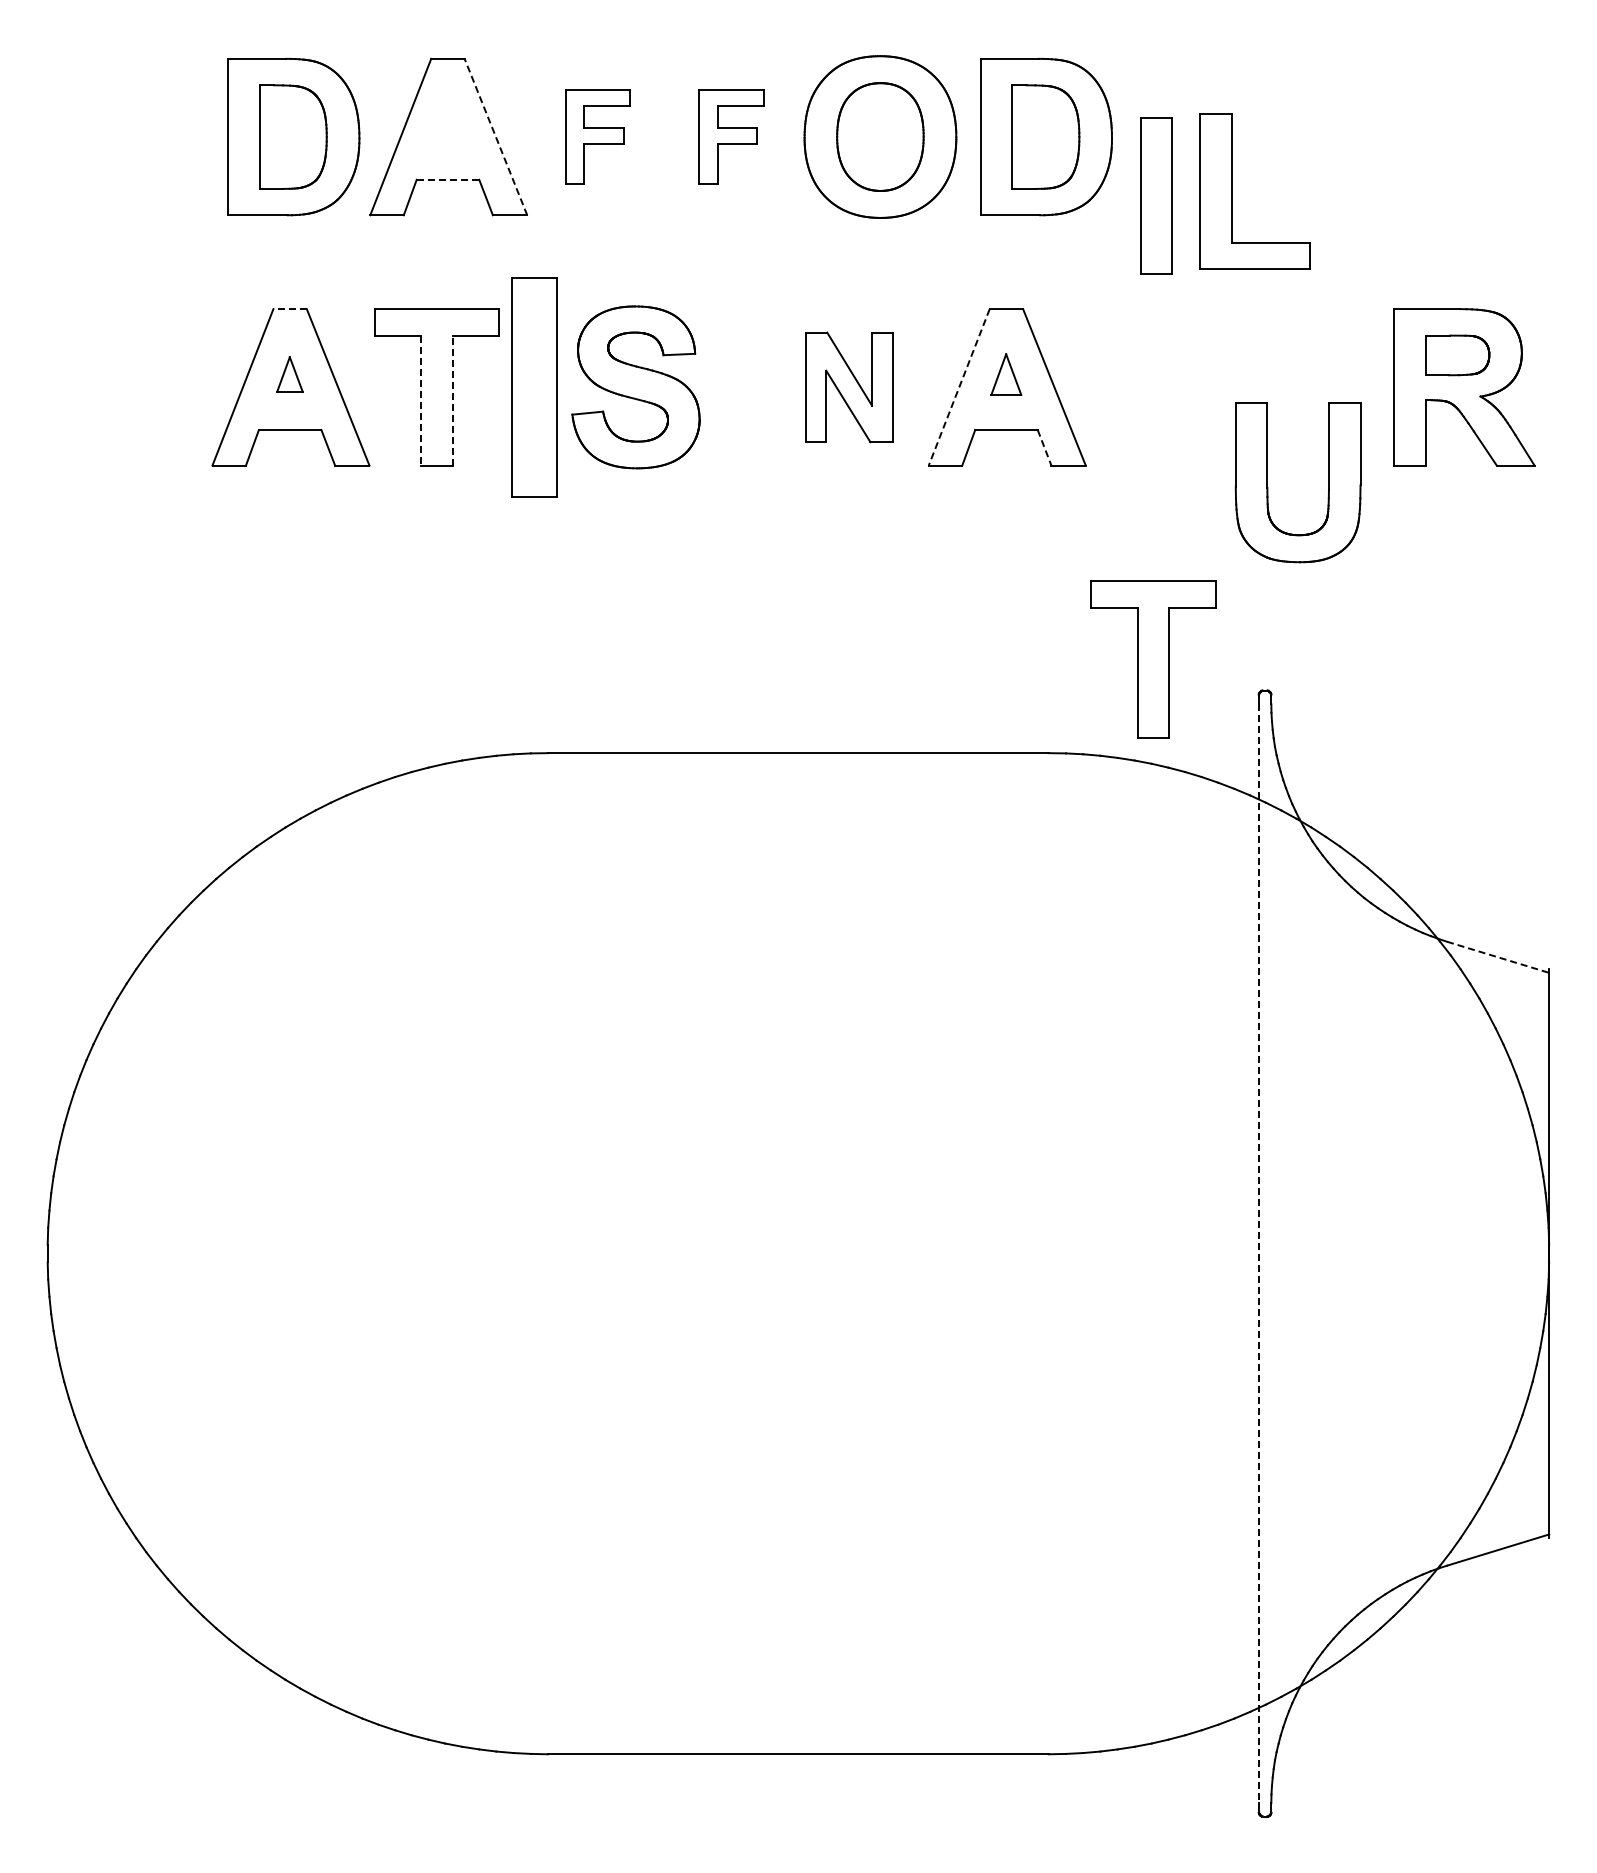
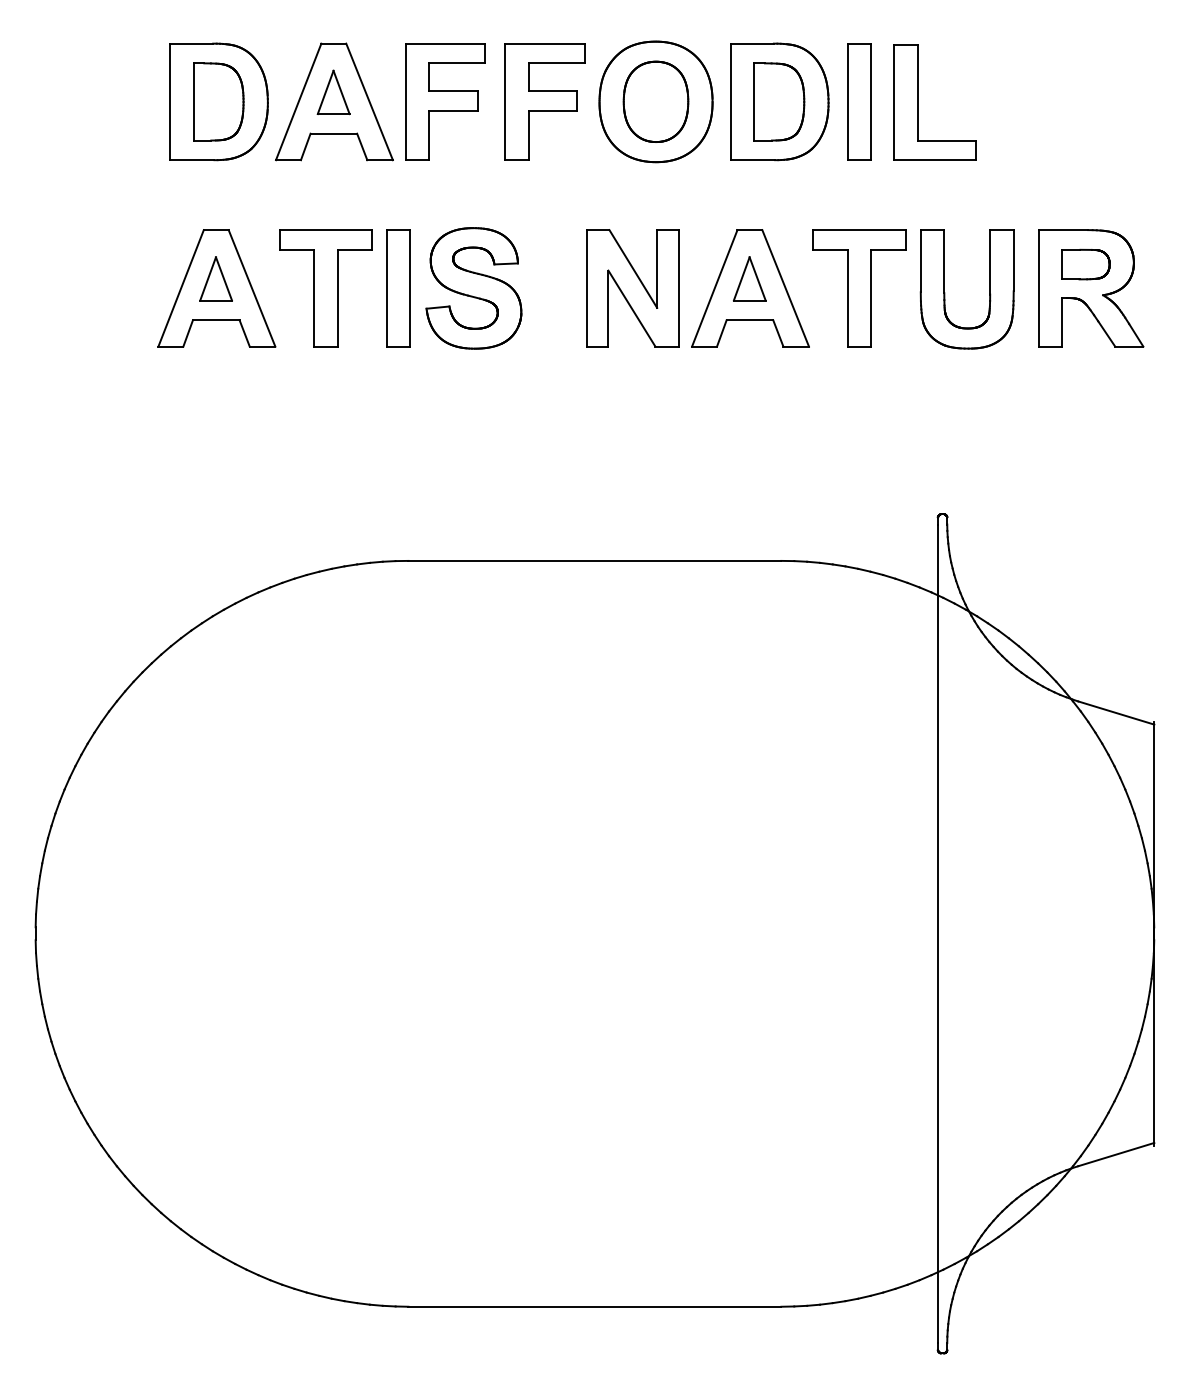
part: (447, 124) -> (333, 92), added
line: (495, 136) -> (369, 101), dashed -> solid
part: (597, 136) -> (445, 101), size x1.67
part: (731, 136) -> (545, 101), size x1.67
line: (448, 179) -> (334, 133), dashed -> solid
part: (1232, 191) -> (918, 102), moved
part: (1156, 195) -> (859, 101), moved
line: (290, 309) -> (216, 230), dashed -> solid
part: (289, 374) -> (215, 278), size x1.67
part: (1006, 374) -> (749, 278), size x1.43
part: (534, 387) -> (398, 288), size x0.71
part: (848, 387) -> (632, 288), size x1.43
line: (959, 387) -> (714, 288), dashed -> solid
line: (421, 400) -> (314, 298), dashed -> solid
line: (453, 400) -> (337, 298), dashed -> solid
line: (1044, 448) -> (778, 333), dashed -> solid
part: (1268, 487) -> (945, 292), moved
part: (1153, 659) -> (859, 288), moved
line: (1498, 957) -> (1116, 713), dashed -> solid
line: (1258, 1254) -> (937, 934), dashed -> solid

